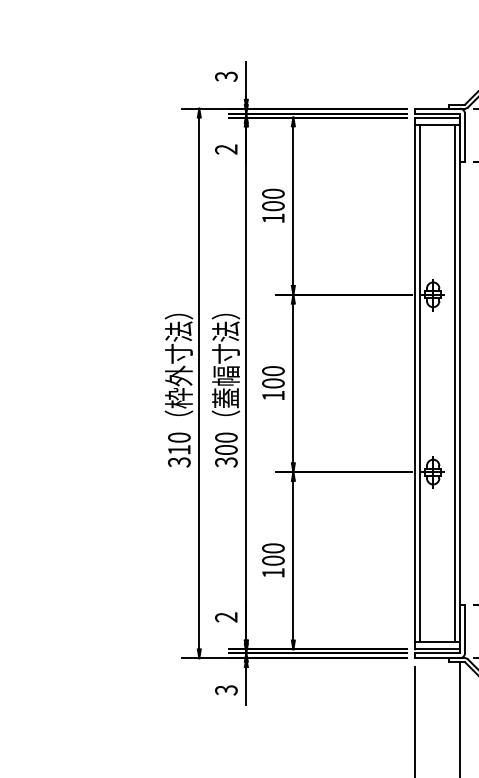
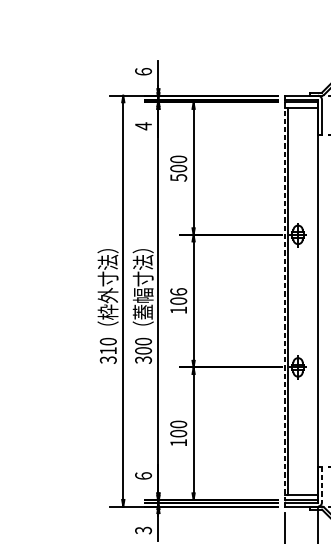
text: (226, 76) -> (143, 71), 3 -> 6
text: (226, 149) -> (143, 126), 2 -> 4
text: (273, 218) -> (178, 177), 100 -> 500
text: (273, 371) -> (178, 292), 100 -> 106
line: (415, 383) -> (284, 301), solid -> dashed
line: (455, 383) -> (314, 301), removed
text: (226, 617) -> (143, 476), 2 -> 6
line: (465, 629) -> (322, 485), solid -> dashed

